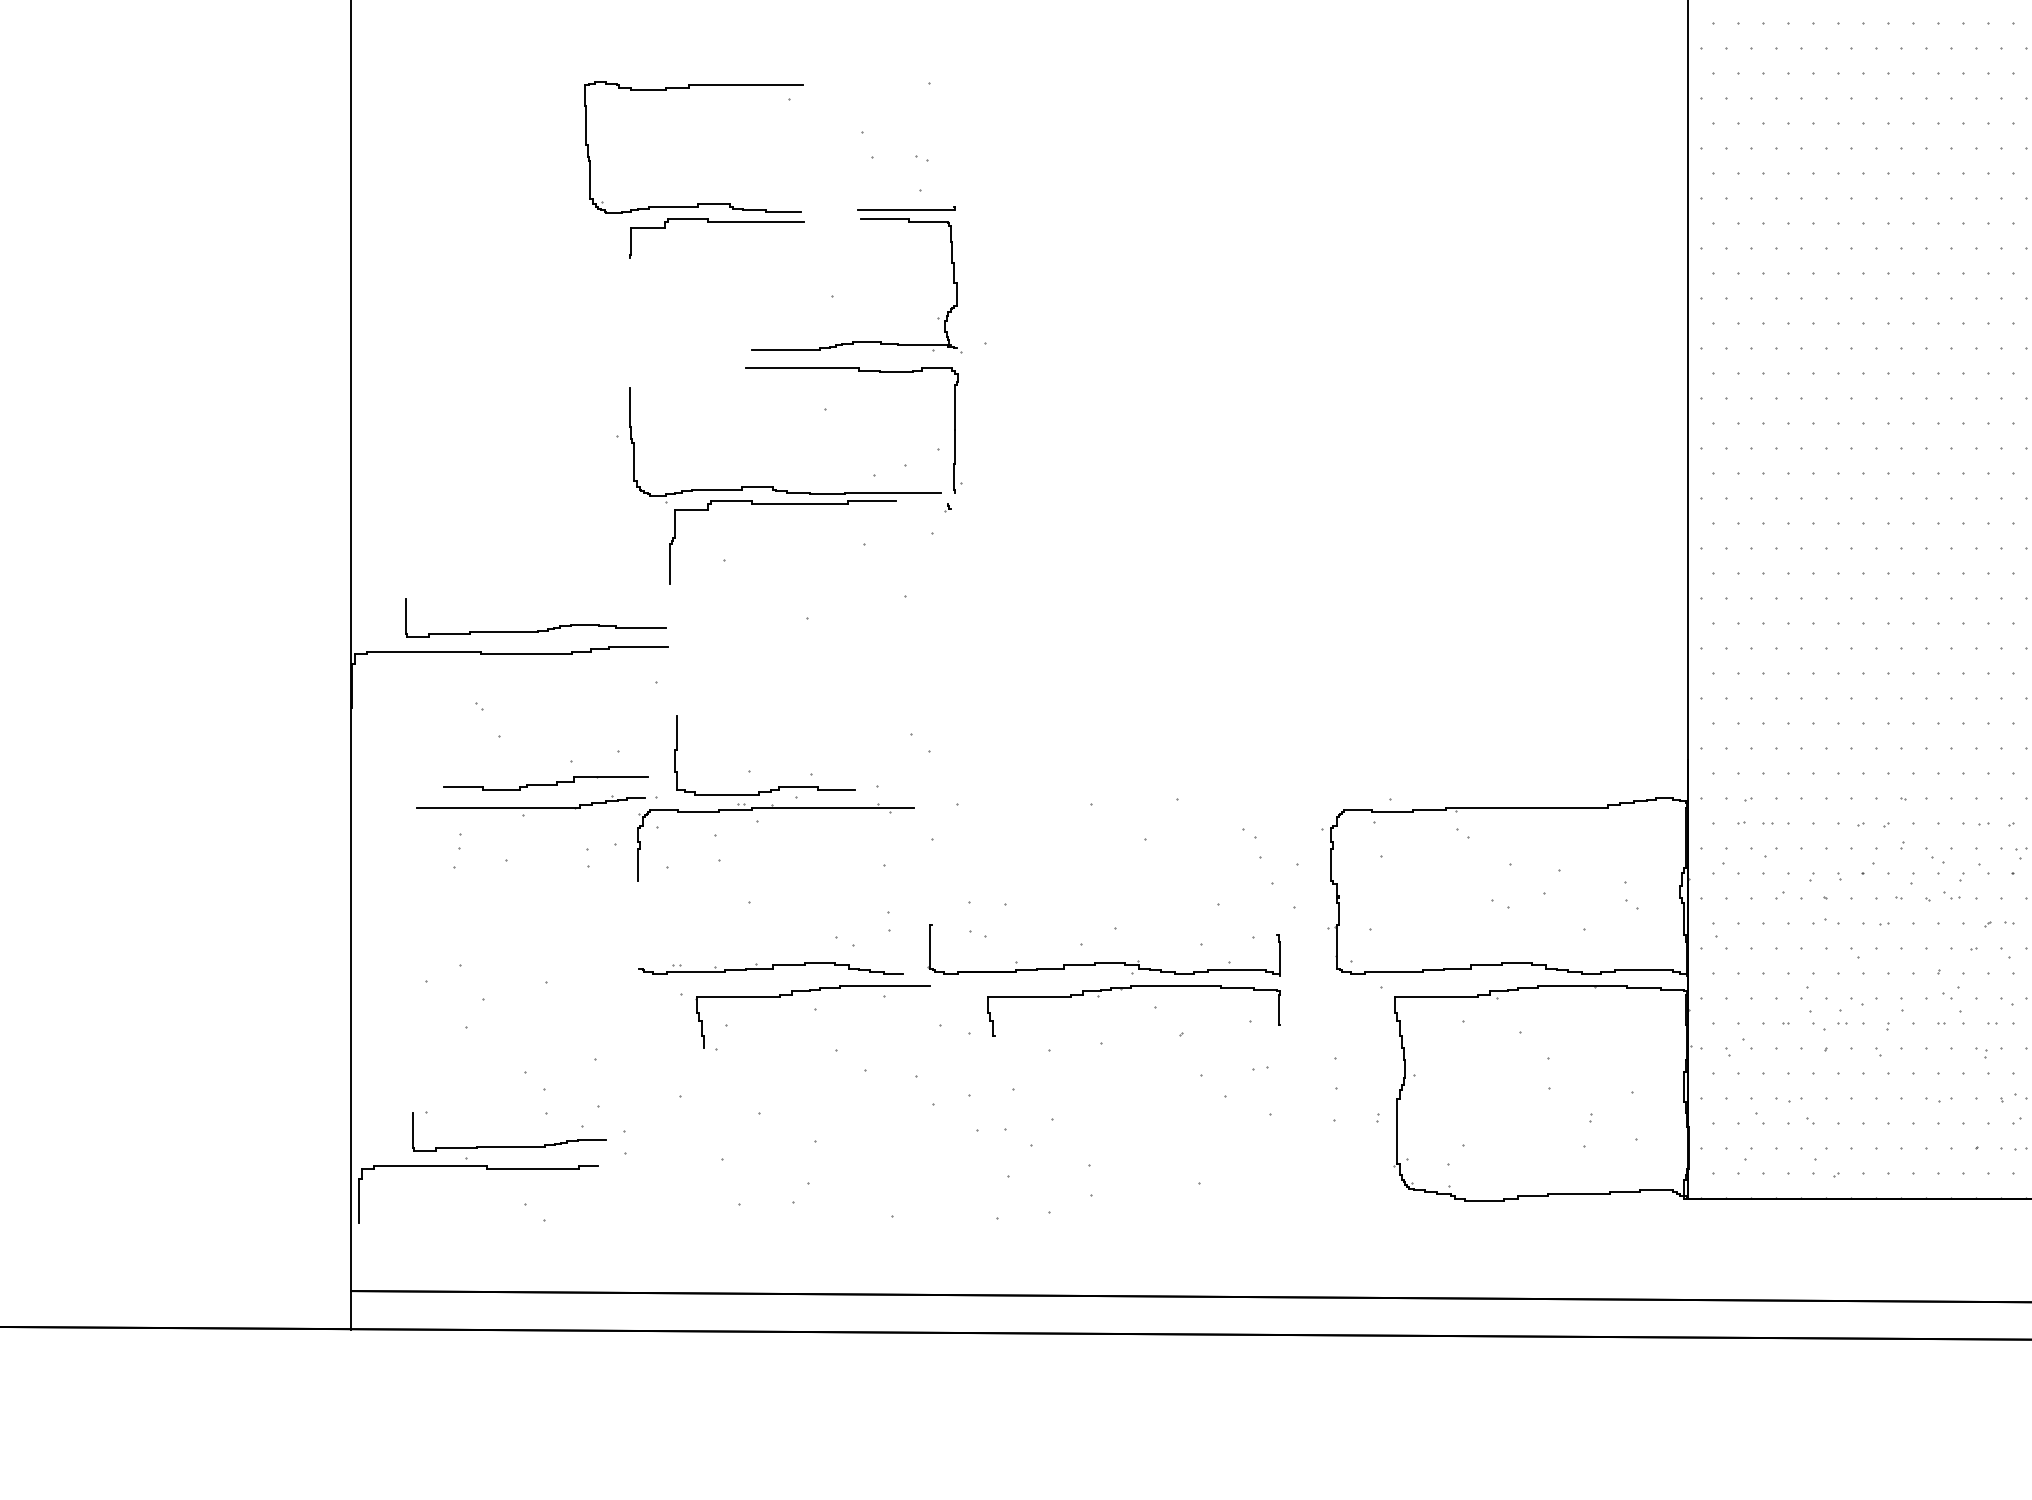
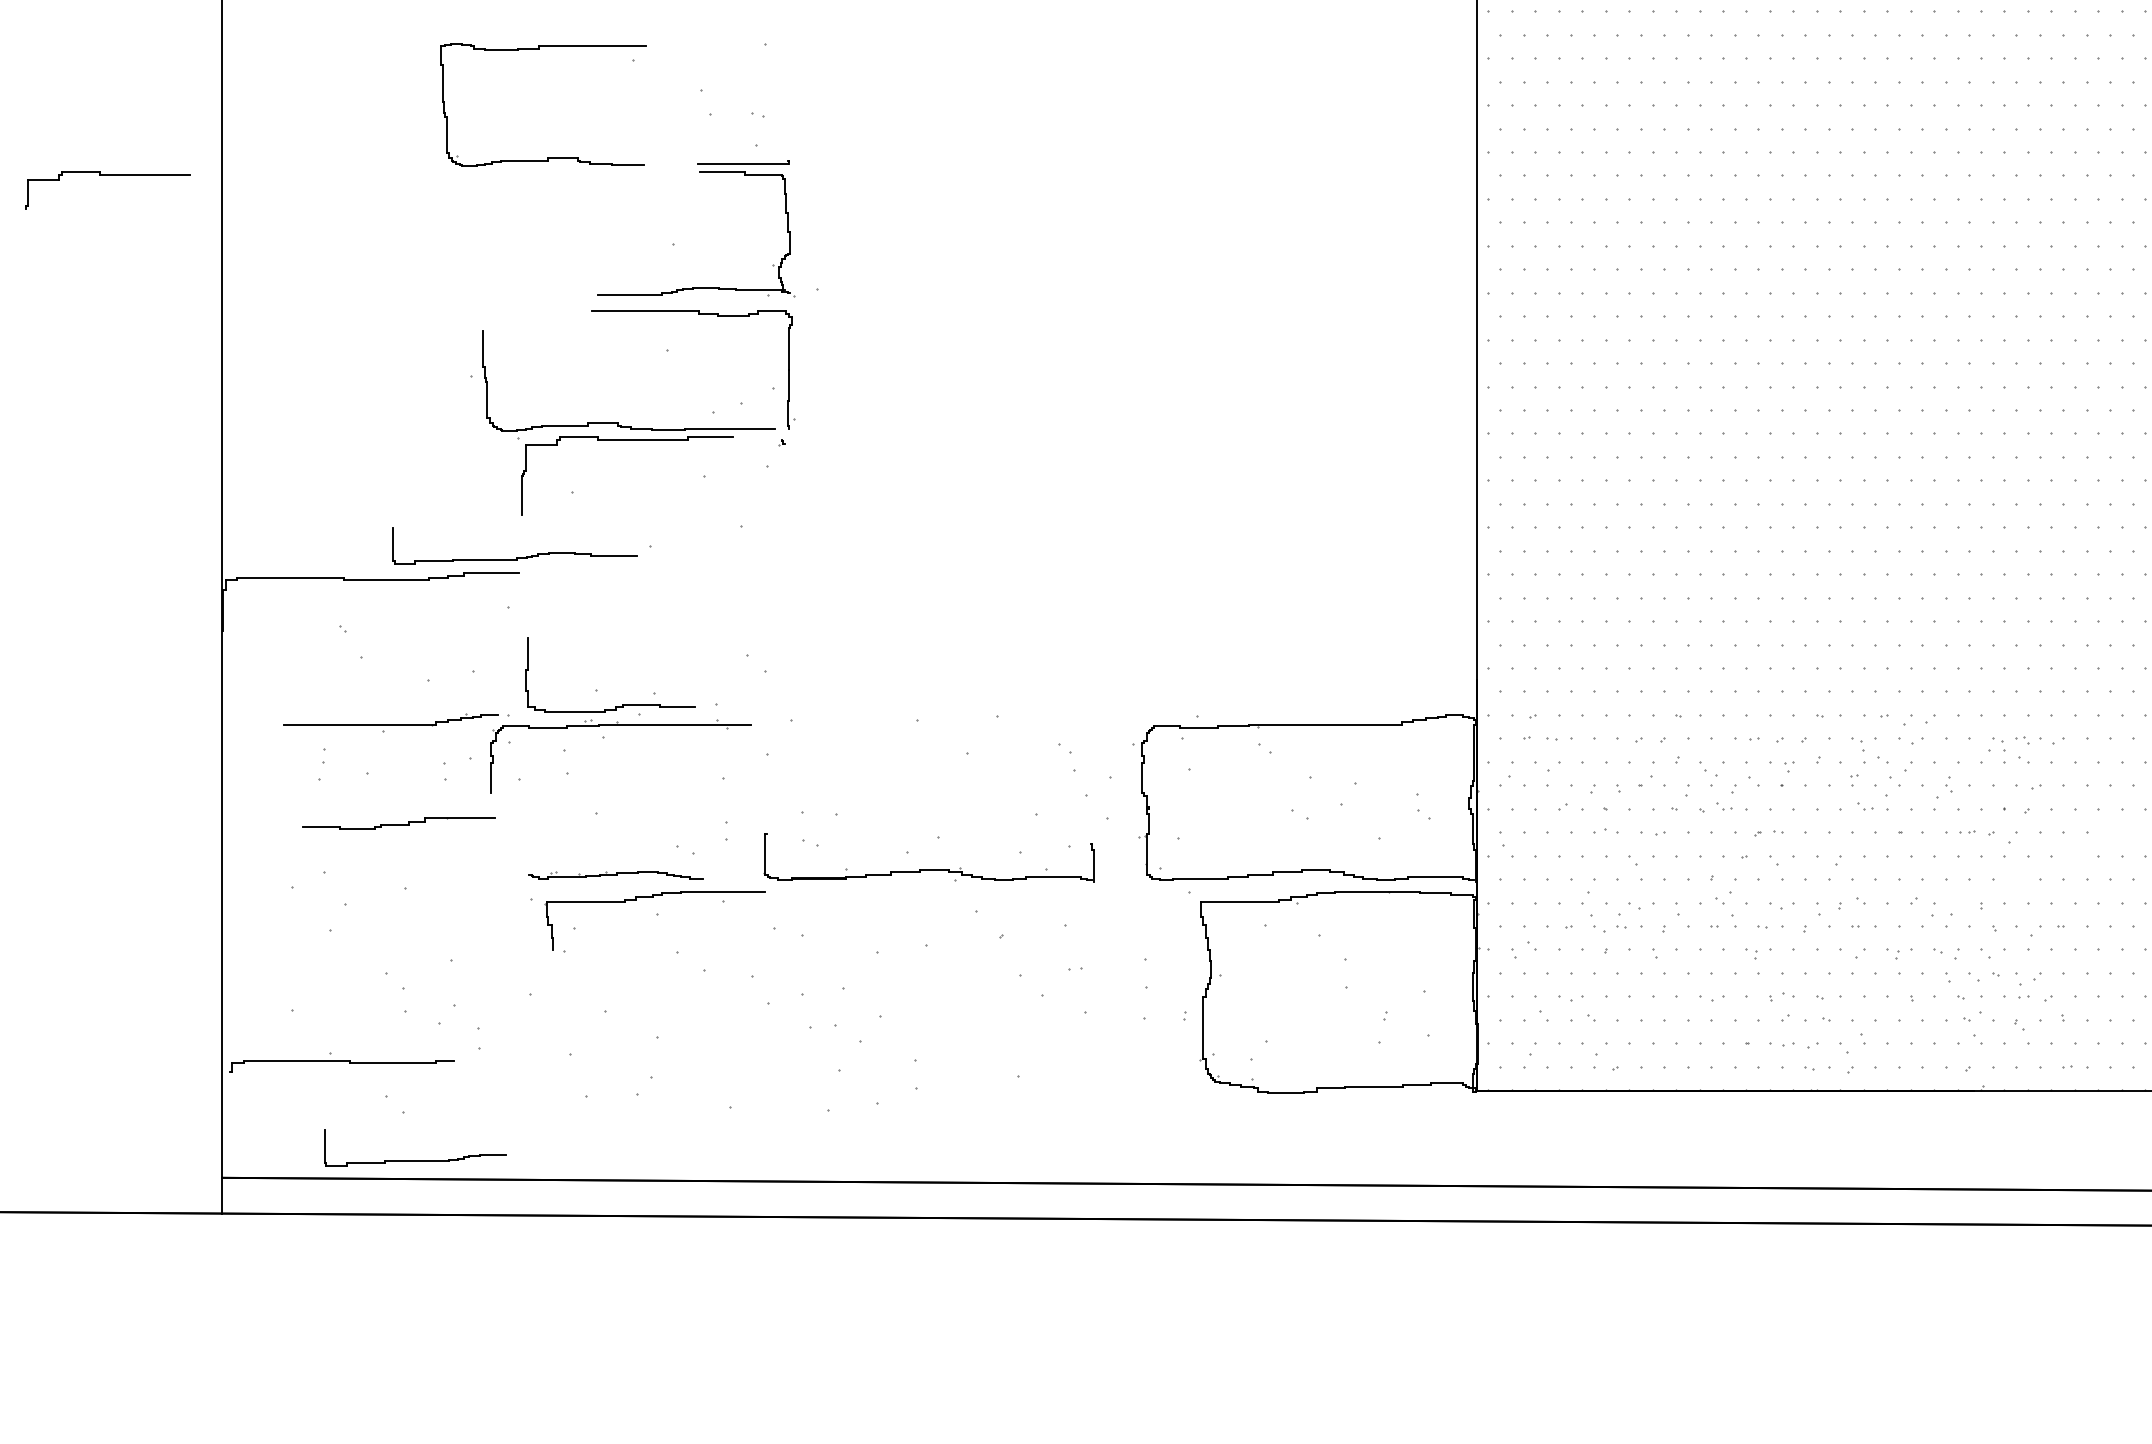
part: (716, 222) -> (107, 175), moved
part: (537, 630) -> (516, 557), moved
part: (545, 783) -> (398, 823), moved
part: (770, 967) -> (615, 874), size x0.7
part: (1131, 988) -> (954, 893), removed
part: (509, 1145) -> (415, 1160), moved
line: (359, 1201) -> (229, 1093), removed

